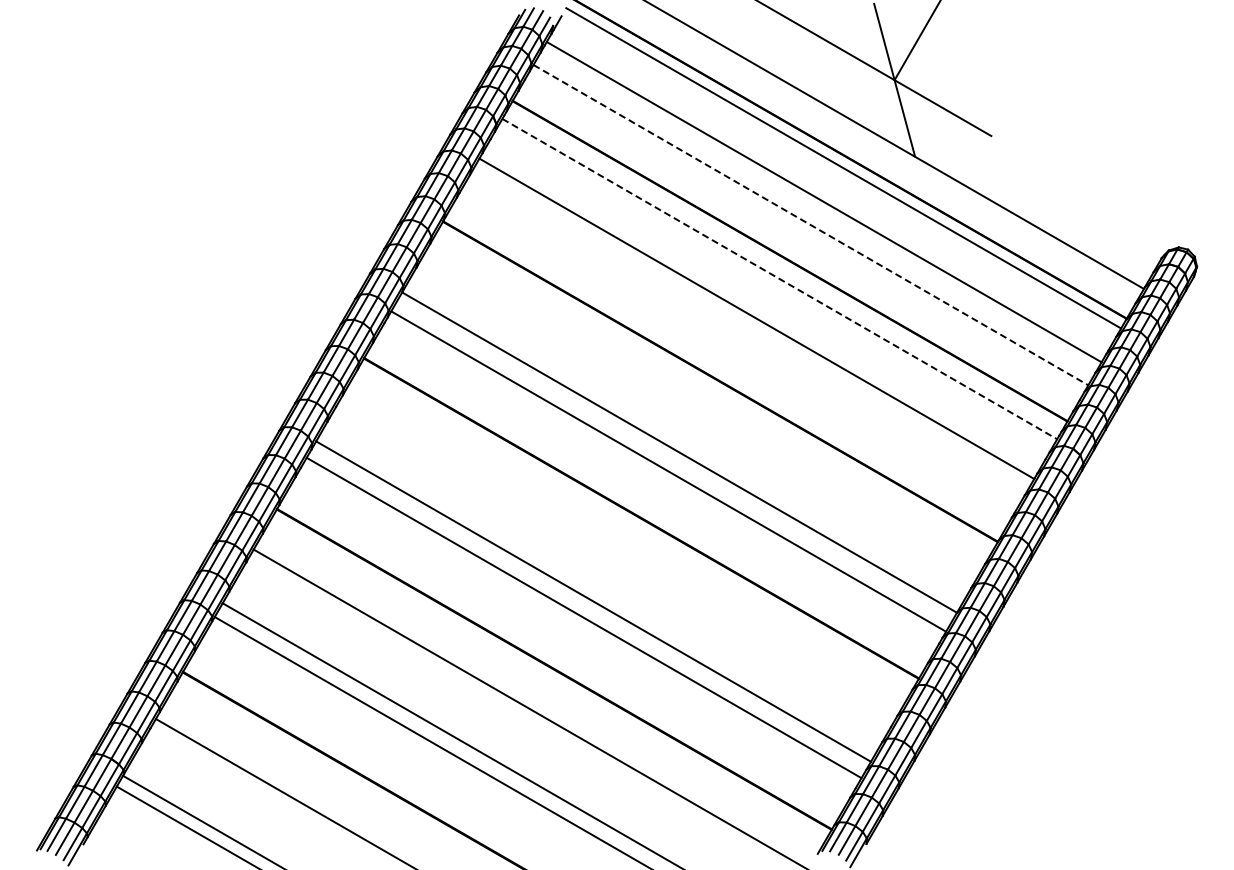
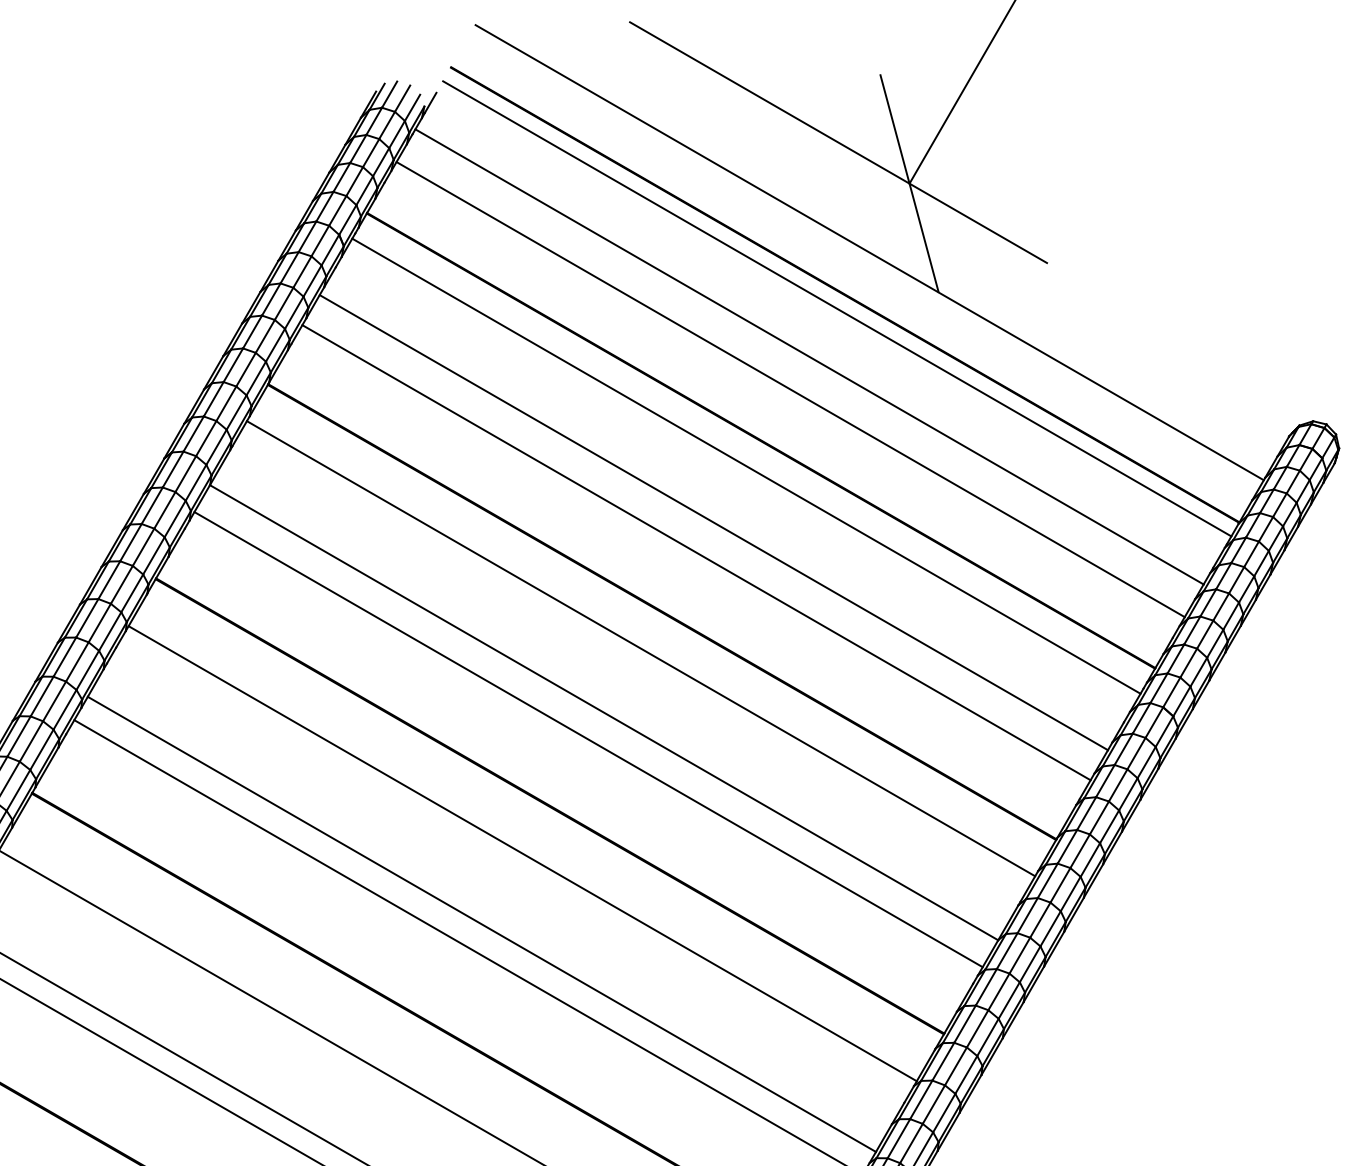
line: (811, 225) -> (791, 390), dashed -> solid
line: (780, 279) -> (747, 466), dashed -> solid
line: (744, 339) -> (696, 552), added
line: (705, 407) -> (640, 648), added
line: (621, 551) -> (521, 853), added

